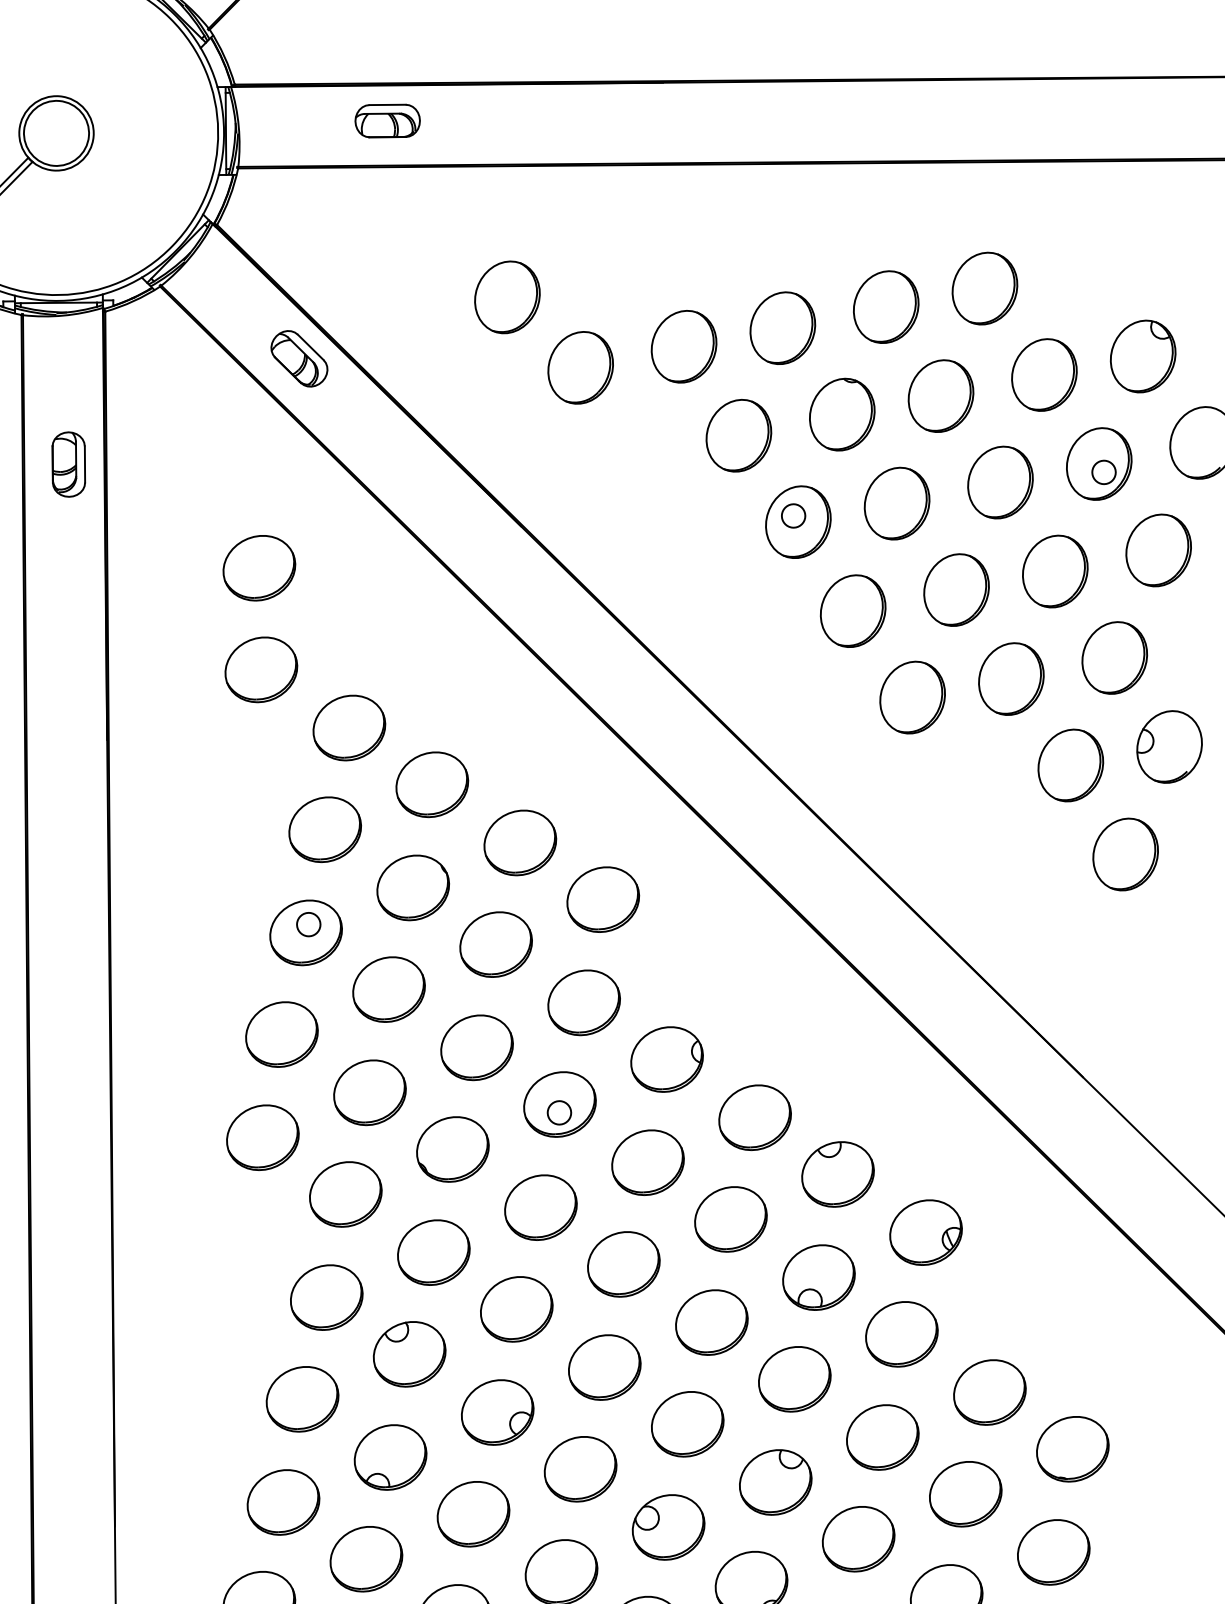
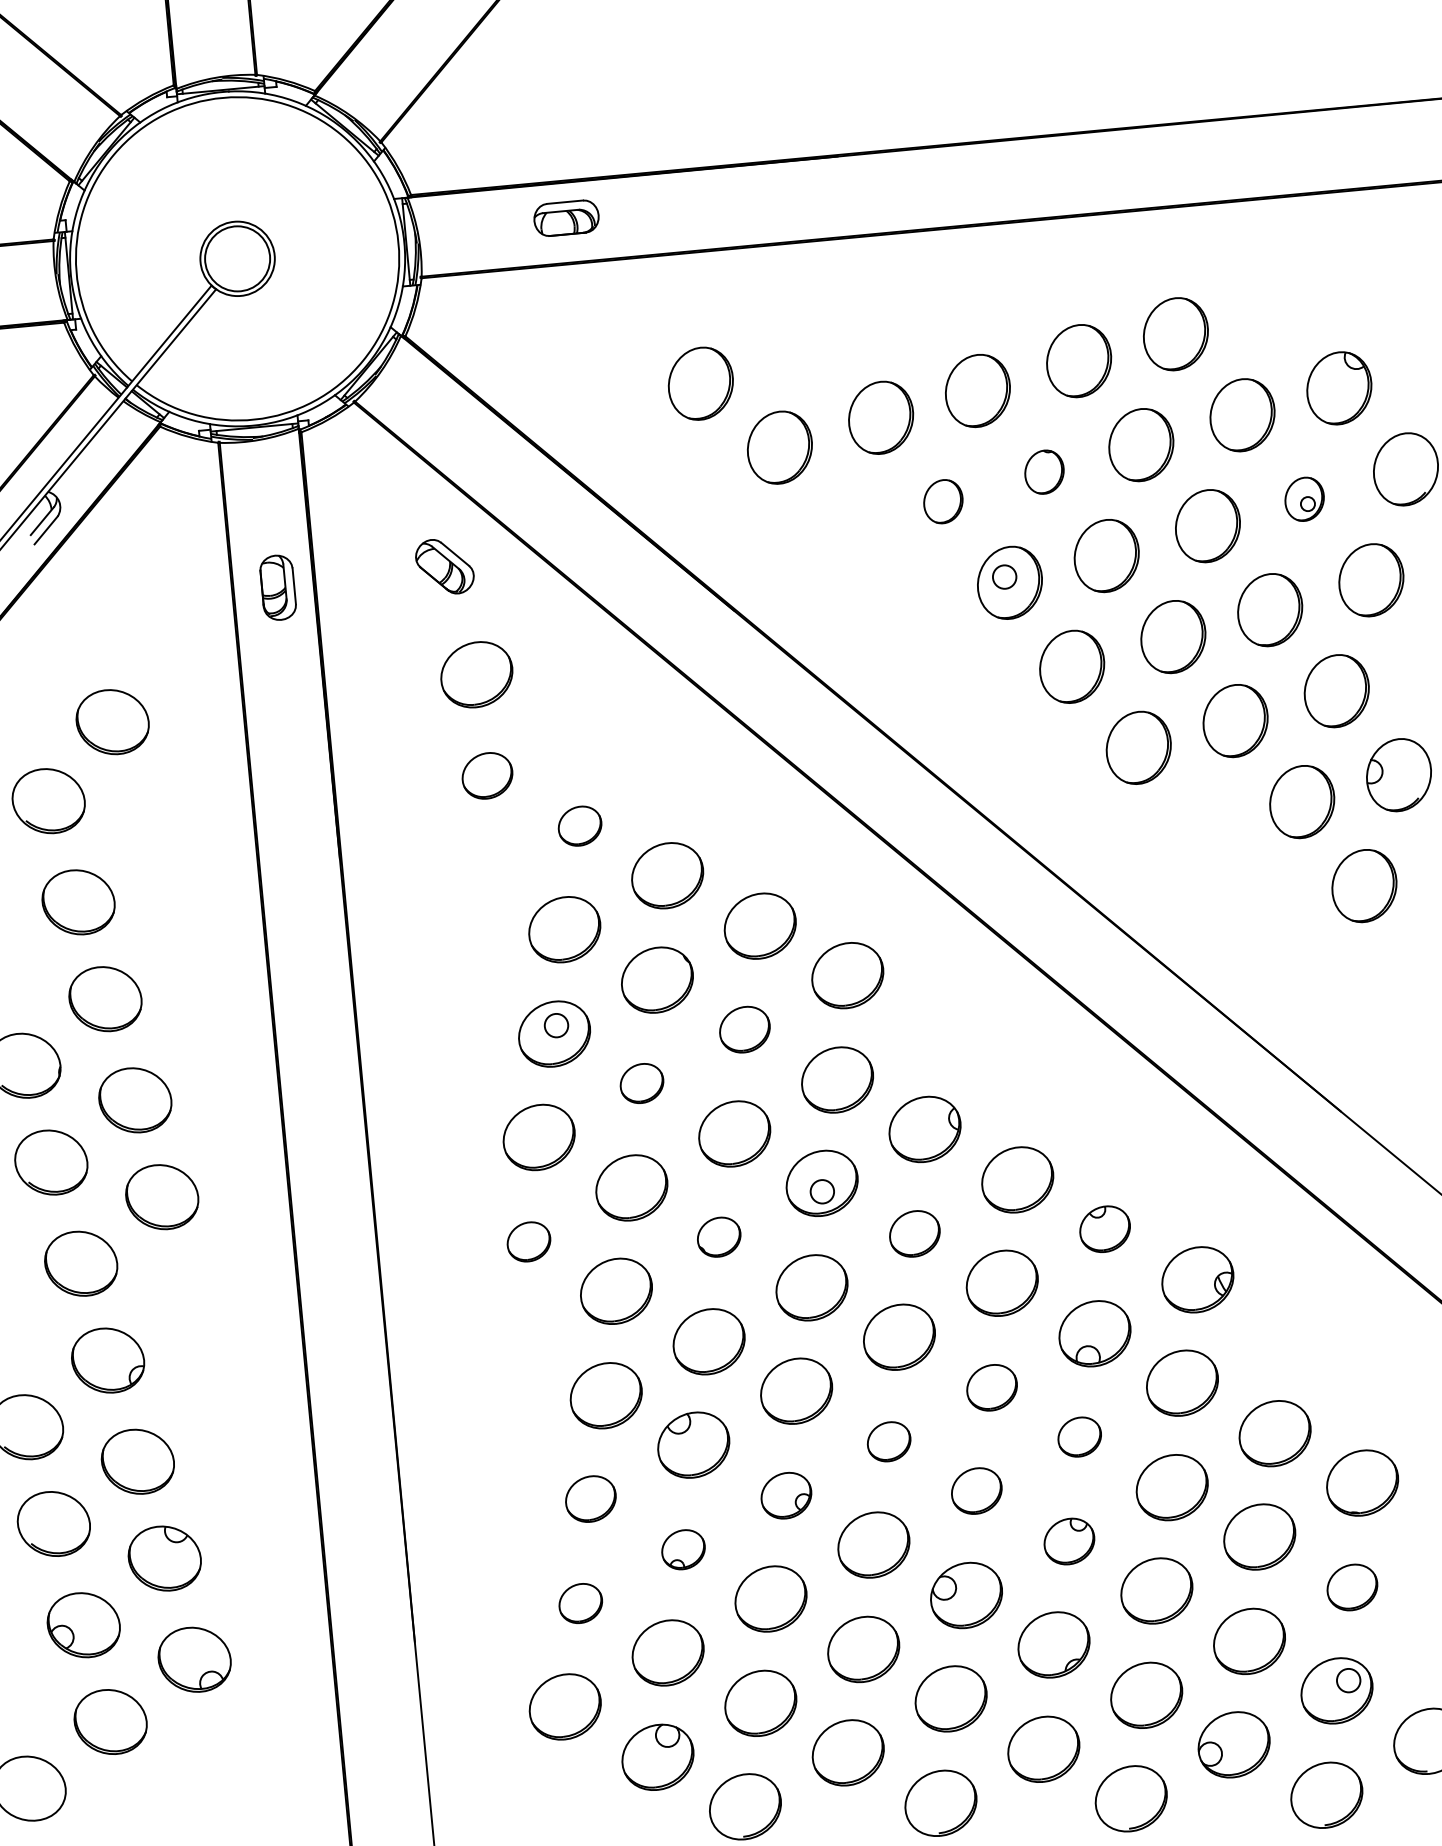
part: (299, 358) -> (444, 566), moved
part: (842, 415) -> (1044, 472), size x0.6
part: (739, 435) -> (943, 501), size x0.6
part: (1098, 464) -> (1304, 499), size x0.6
part: (261, 669) -> (487, 775), size x0.7
part: (348, 727) -> (579, 825), size x0.6
part: (495, 944) -> (744, 1029), size x0.7
part: (388, 989) -> (641, 1083), size x0.6
part: (262, 1137) -> (528, 1241), size x0.6
part: (452, 1148) -> (718, 1236), size x0.6
part: (647, 1162) -> (914, 1233), size x0.7
part: (837, 1173) -> (1104, 1228), size x0.7
part: (711, 1322) -> (991, 1387), size x0.7
part: (604, 1367) -> (888, 1441), size x0.6
part: (794, 1378) -> (1079, 1436), size x0.6
part: (302, 1398) -> (590, 1498), size x0.7
part: (497, 1412) -> (786, 1495), size x0.7
part: (687, 1423) -> (976, 1490), size x0.7
part: (390, 1457) -> (683, 1549), size x0.6
part: (775, 1482) -> (1069, 1541), size x0.7
part: (283, 1502) -> (580, 1603), size x0.6
part: (1053, 1552) -> (1352, 1587), size x0.7

